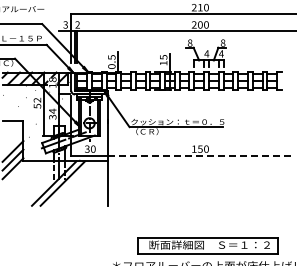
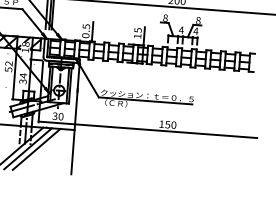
line: (199, 155) -> (166, 130), dashed -> solid
line: (71, 183) -> (36, 149), added

